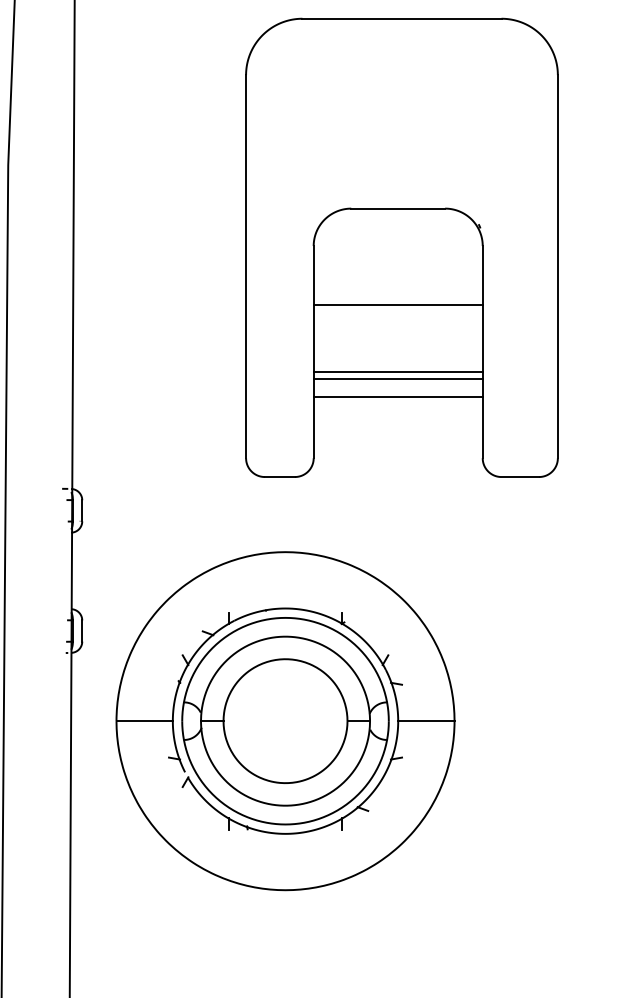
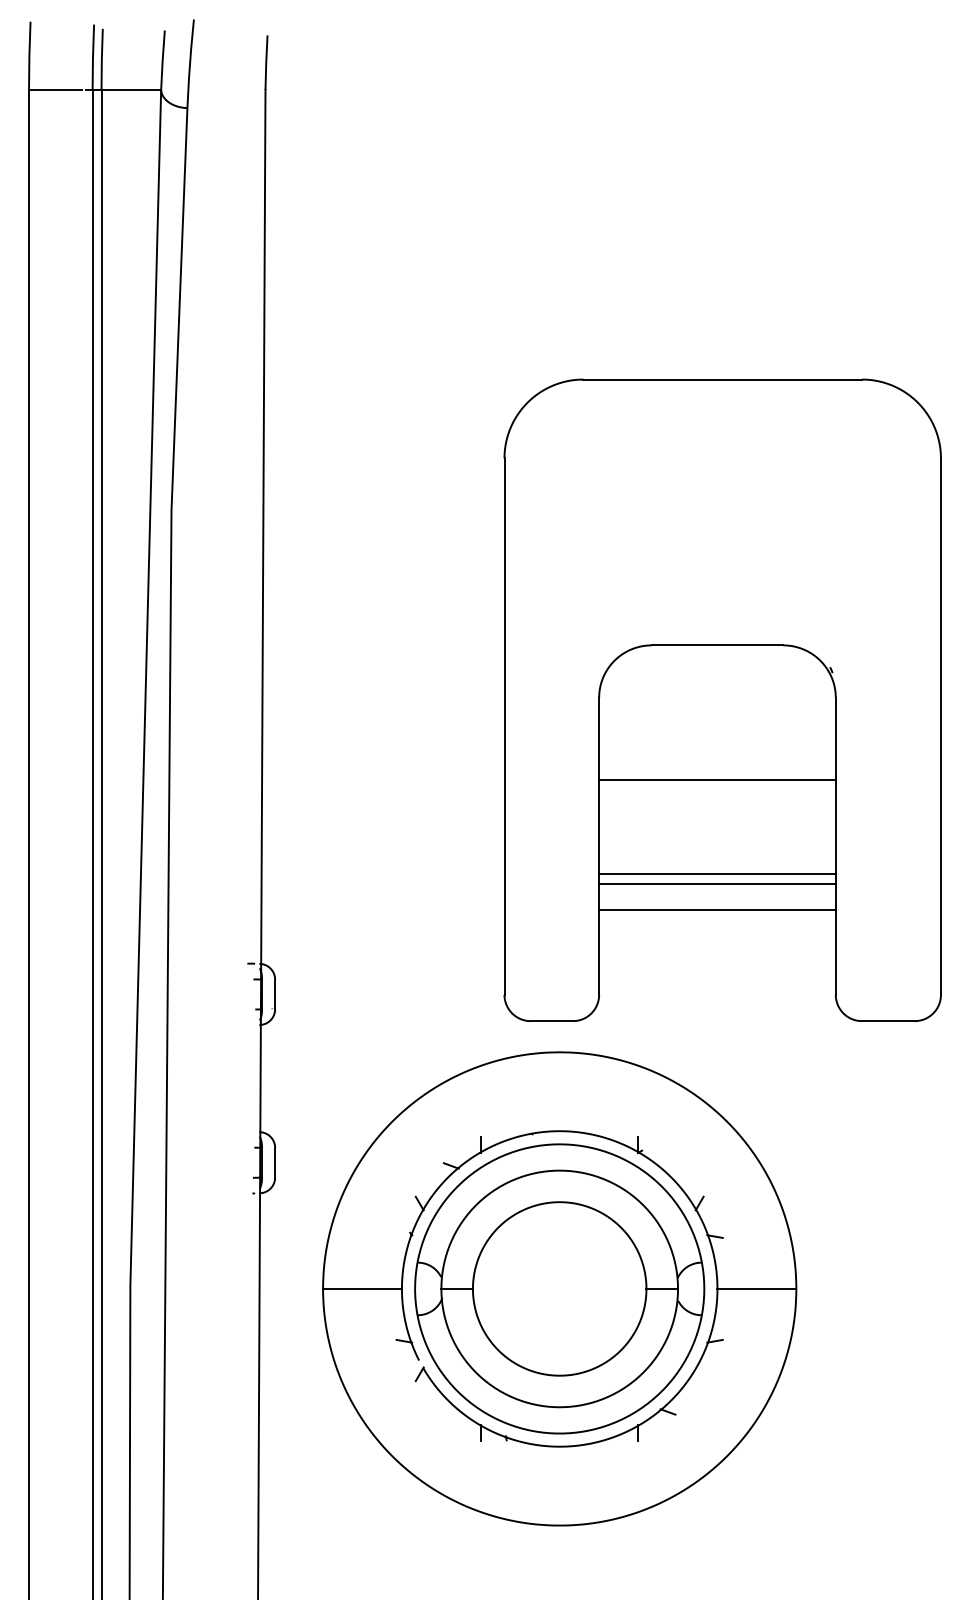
part: (401, 247) -> (722, 699), moved

